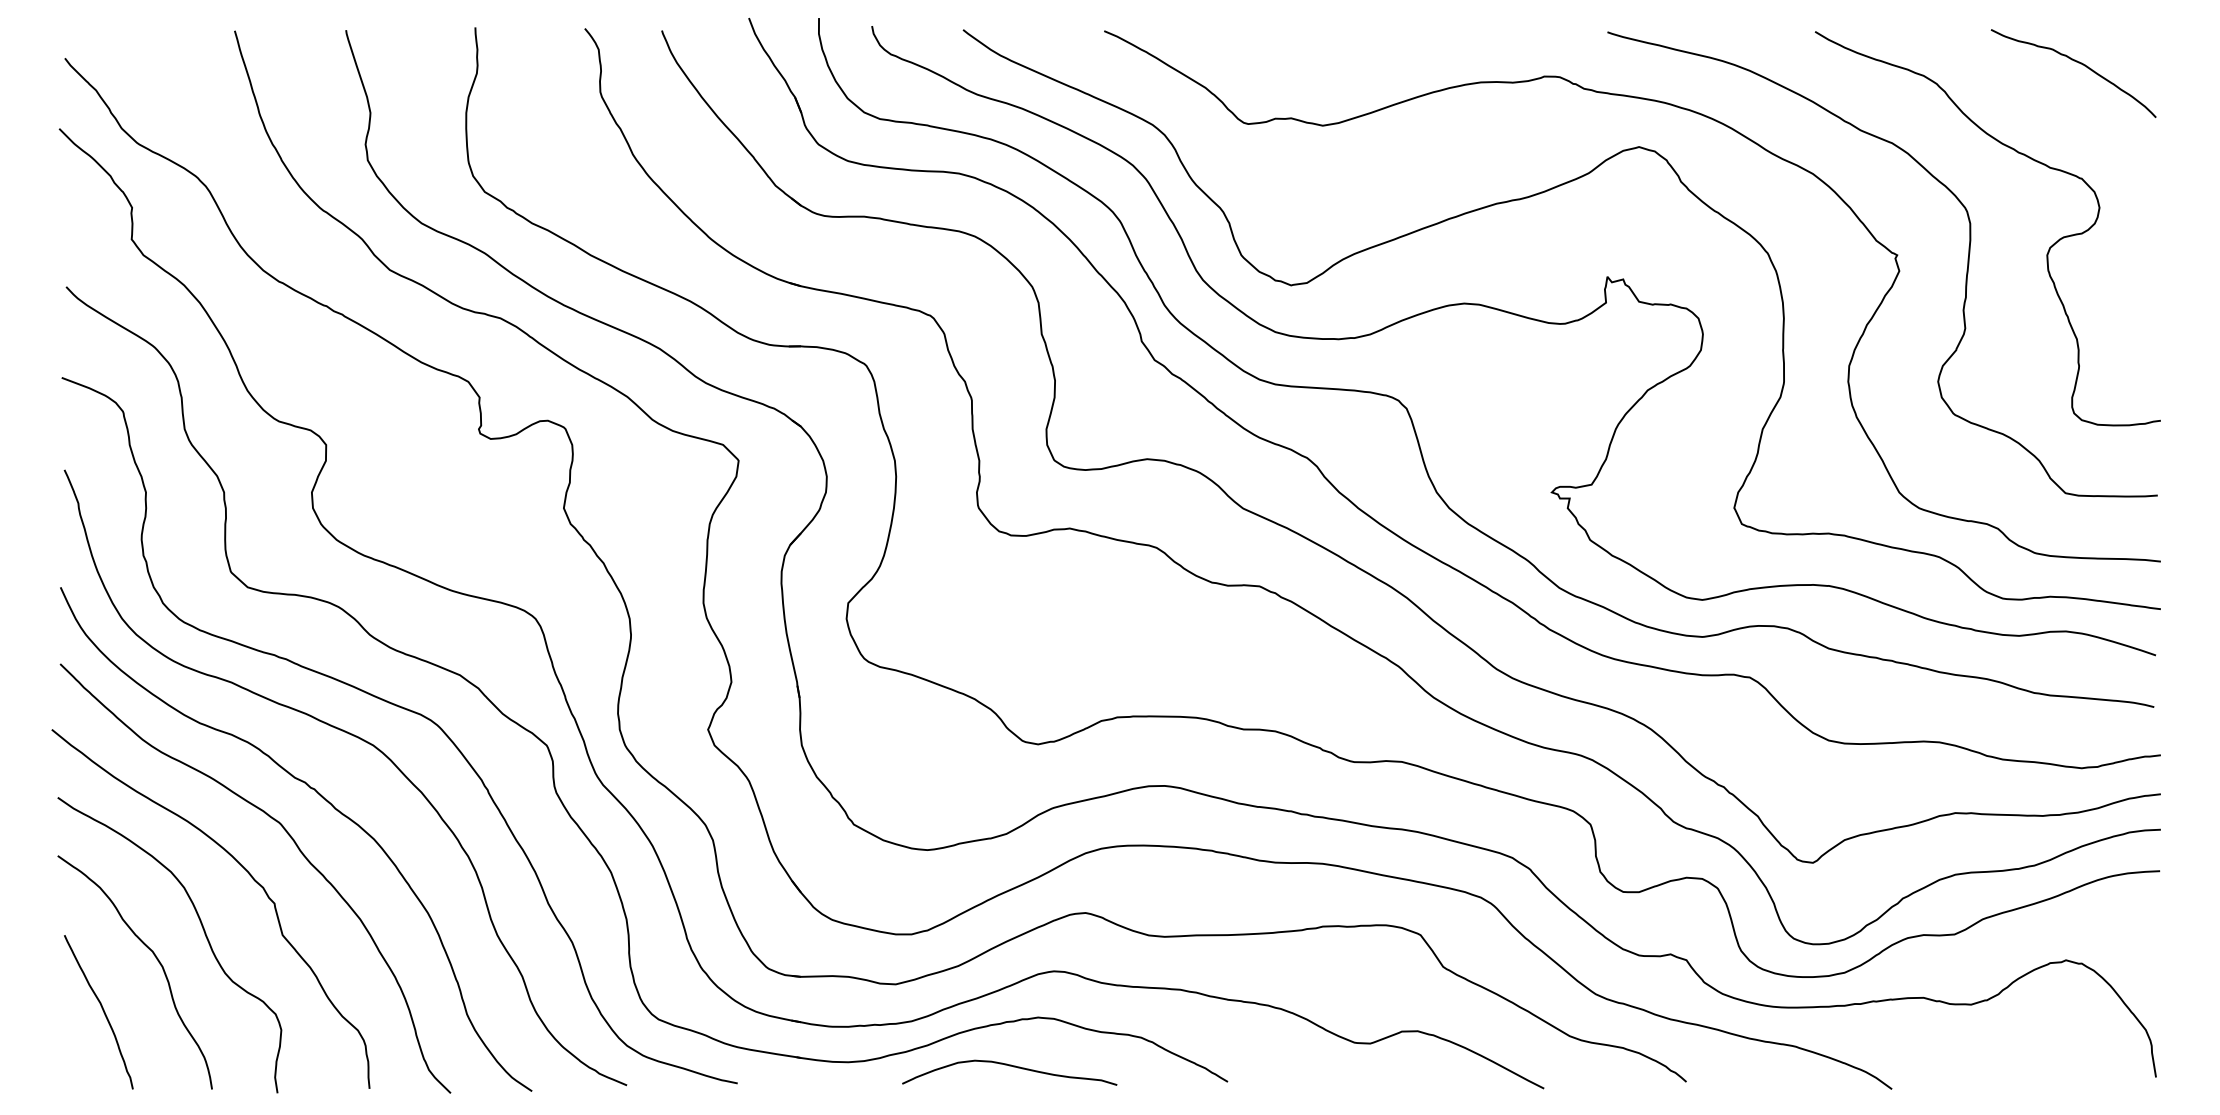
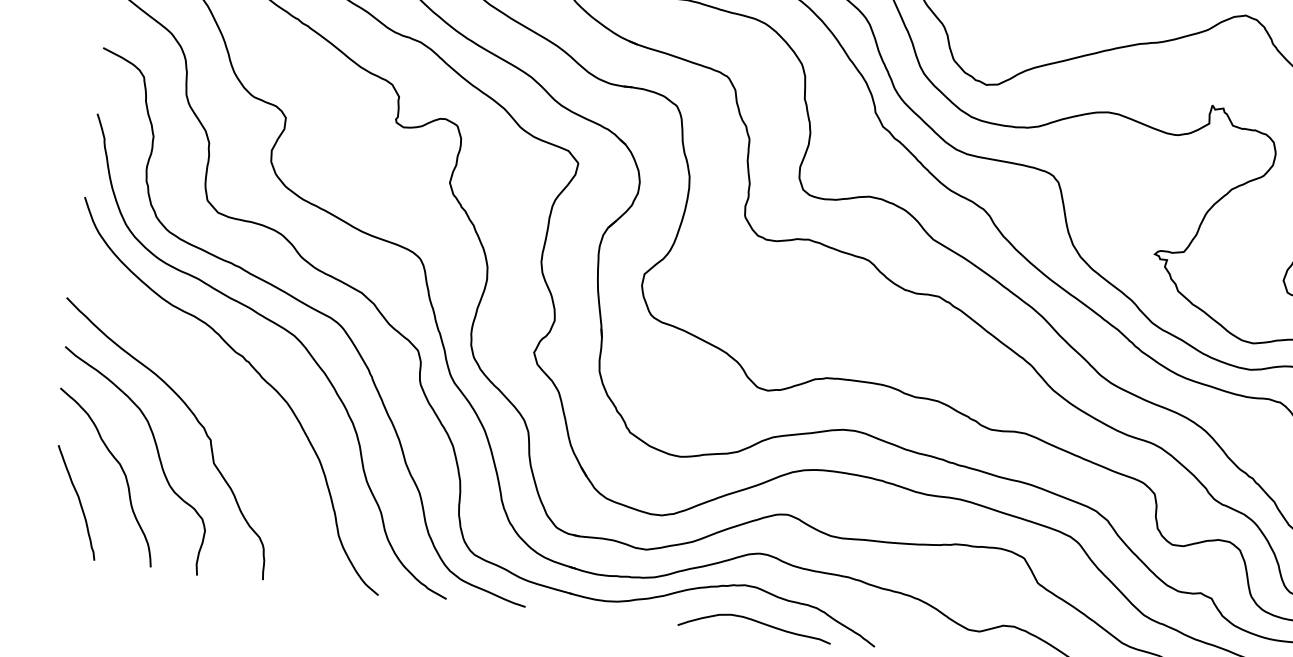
curve: (297, 848) -> (231, 402), removed
curve: (1009, 1066) -> (755, 621), moved

